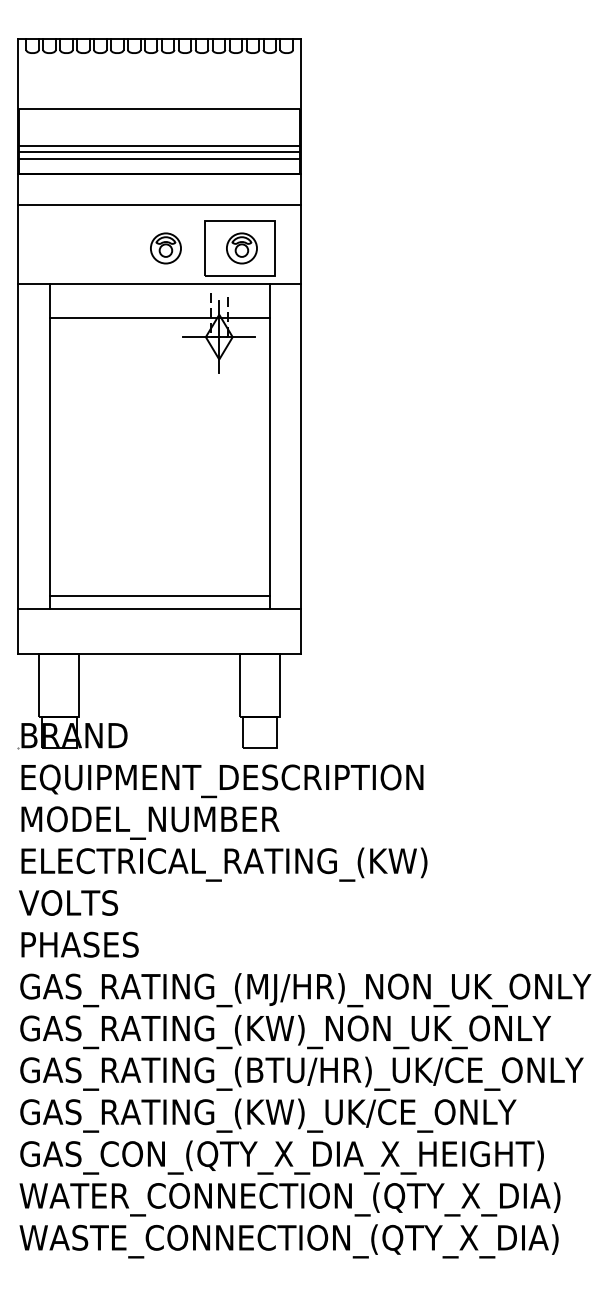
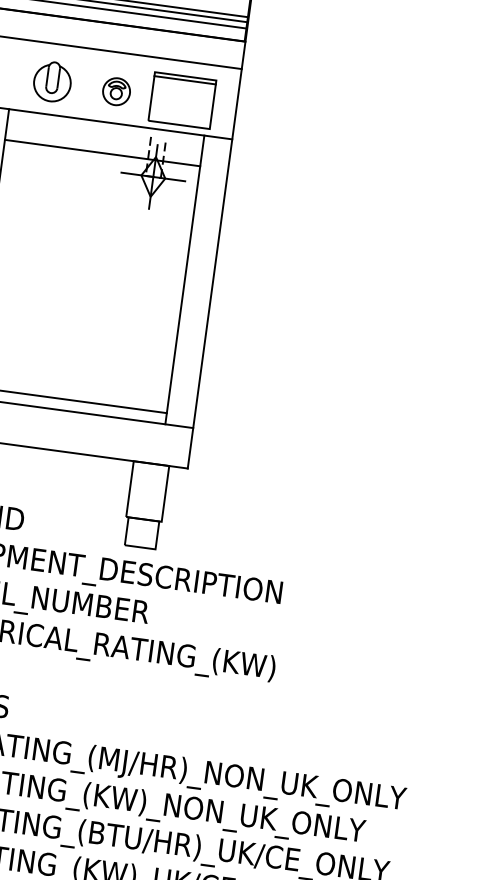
line: (239, 225) -> (184, 80), added
part: (93, 246) -> (52, 81), added
part: (241, 248) -> (183, 100), removed

